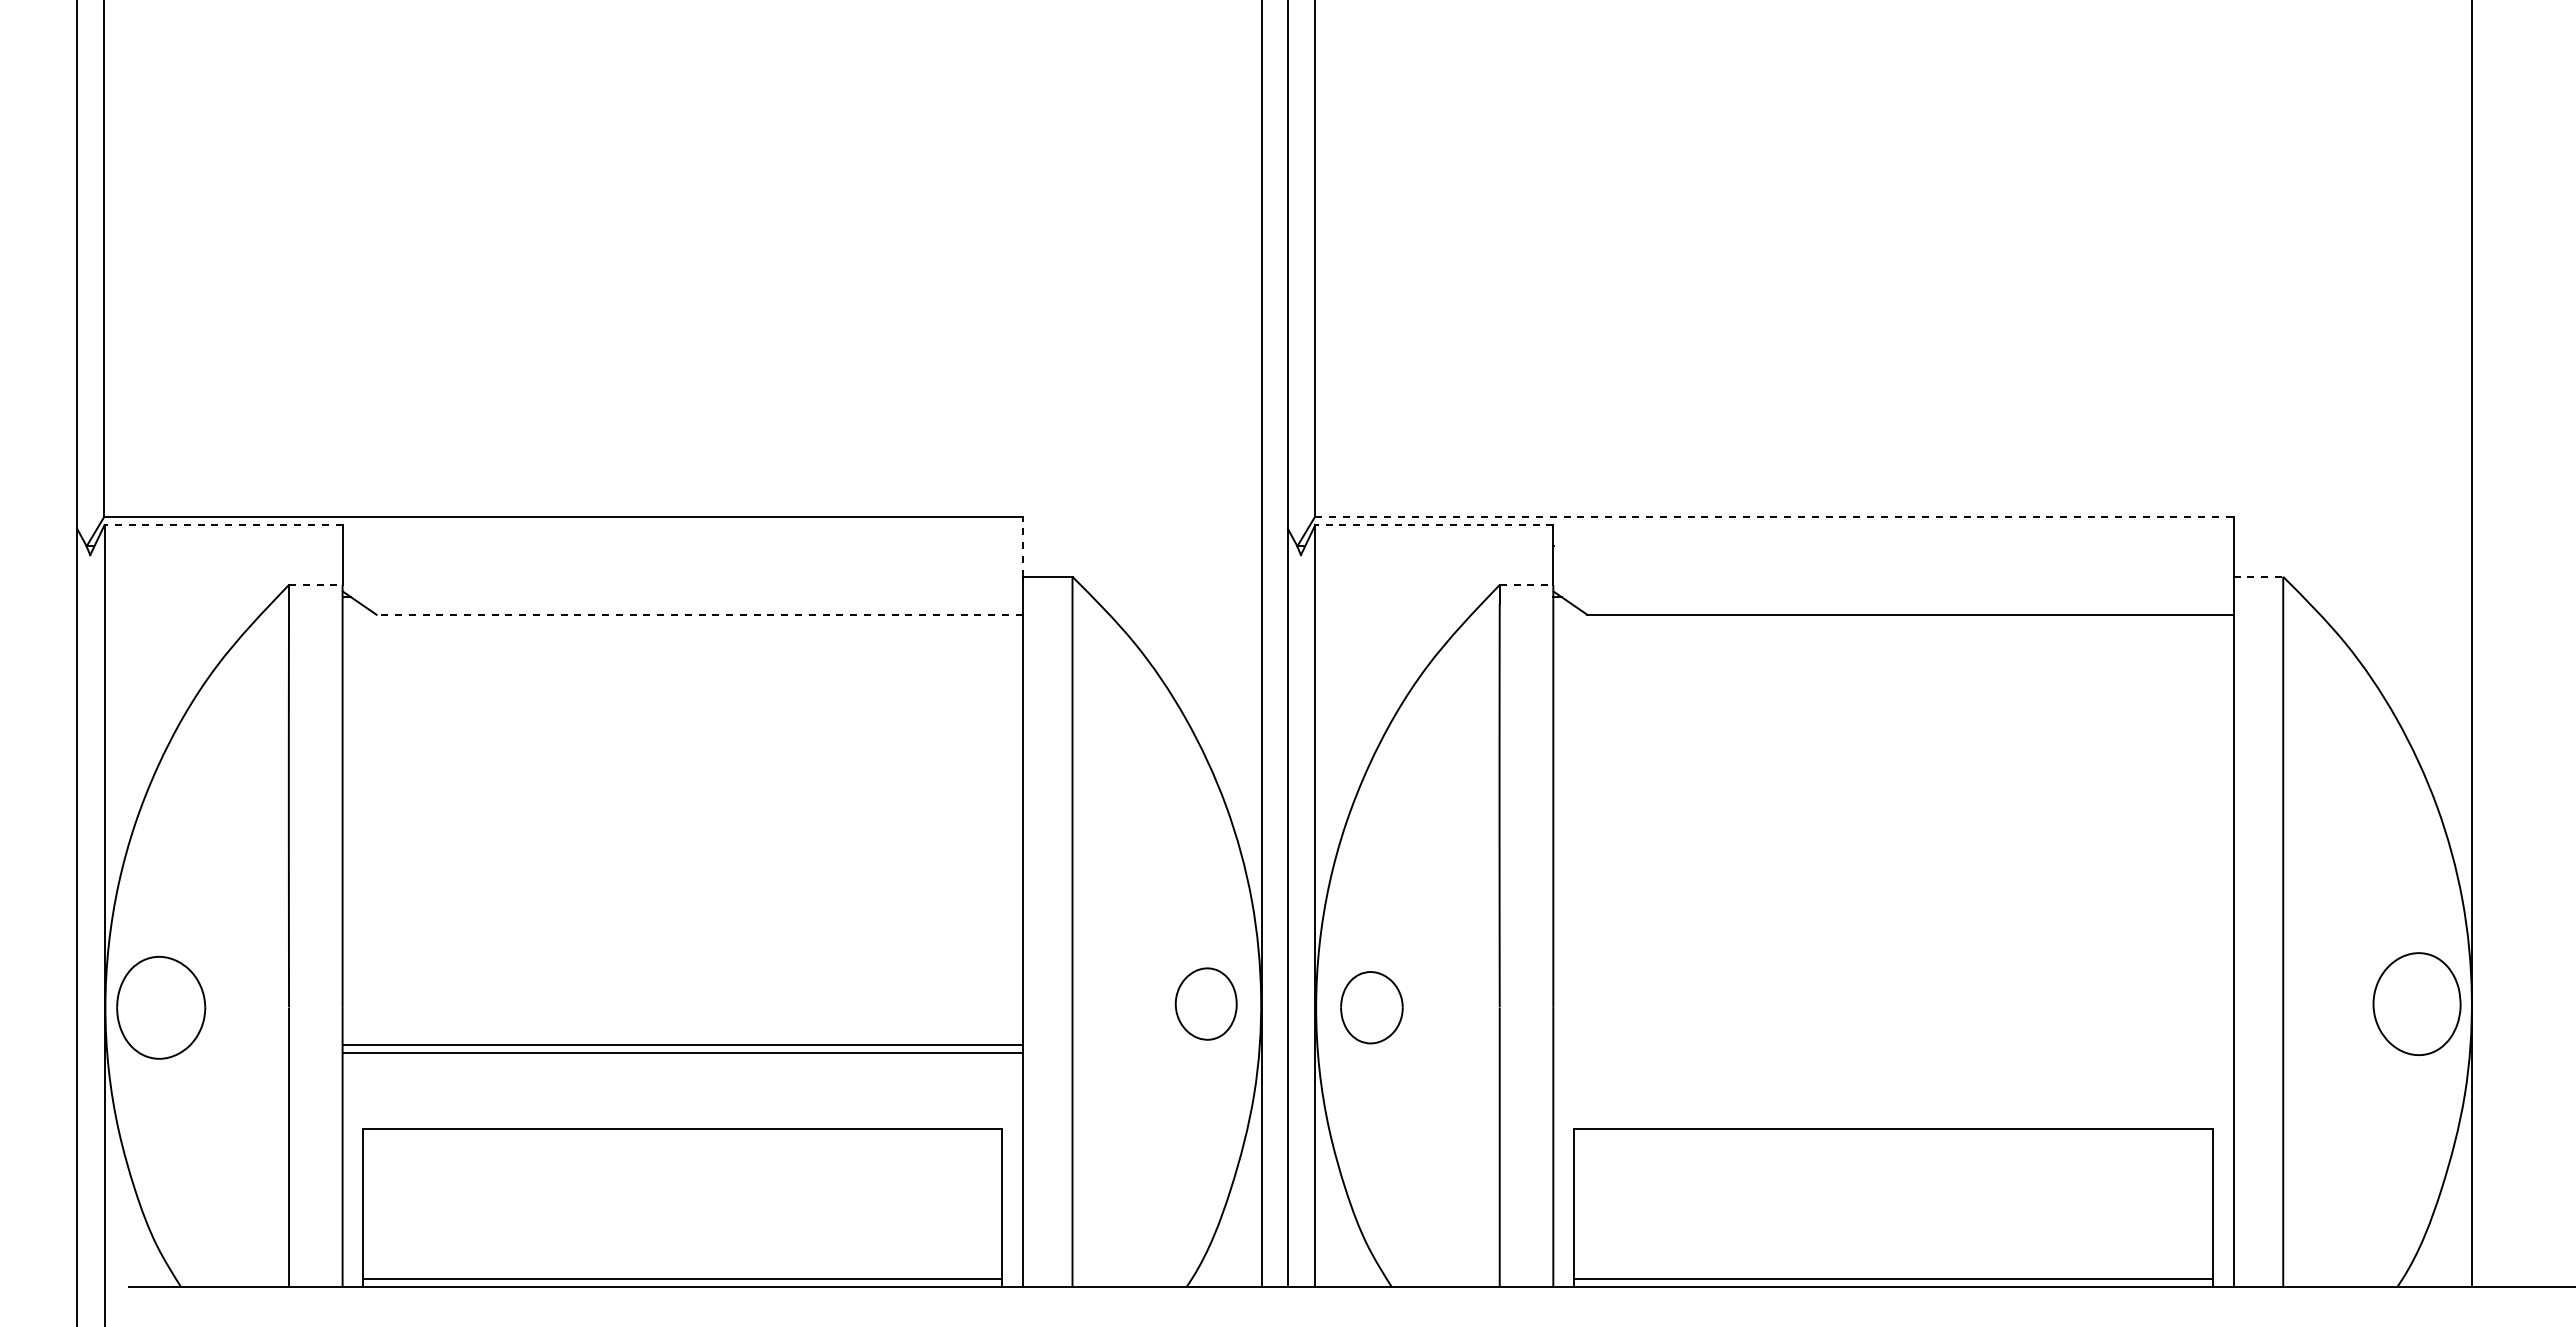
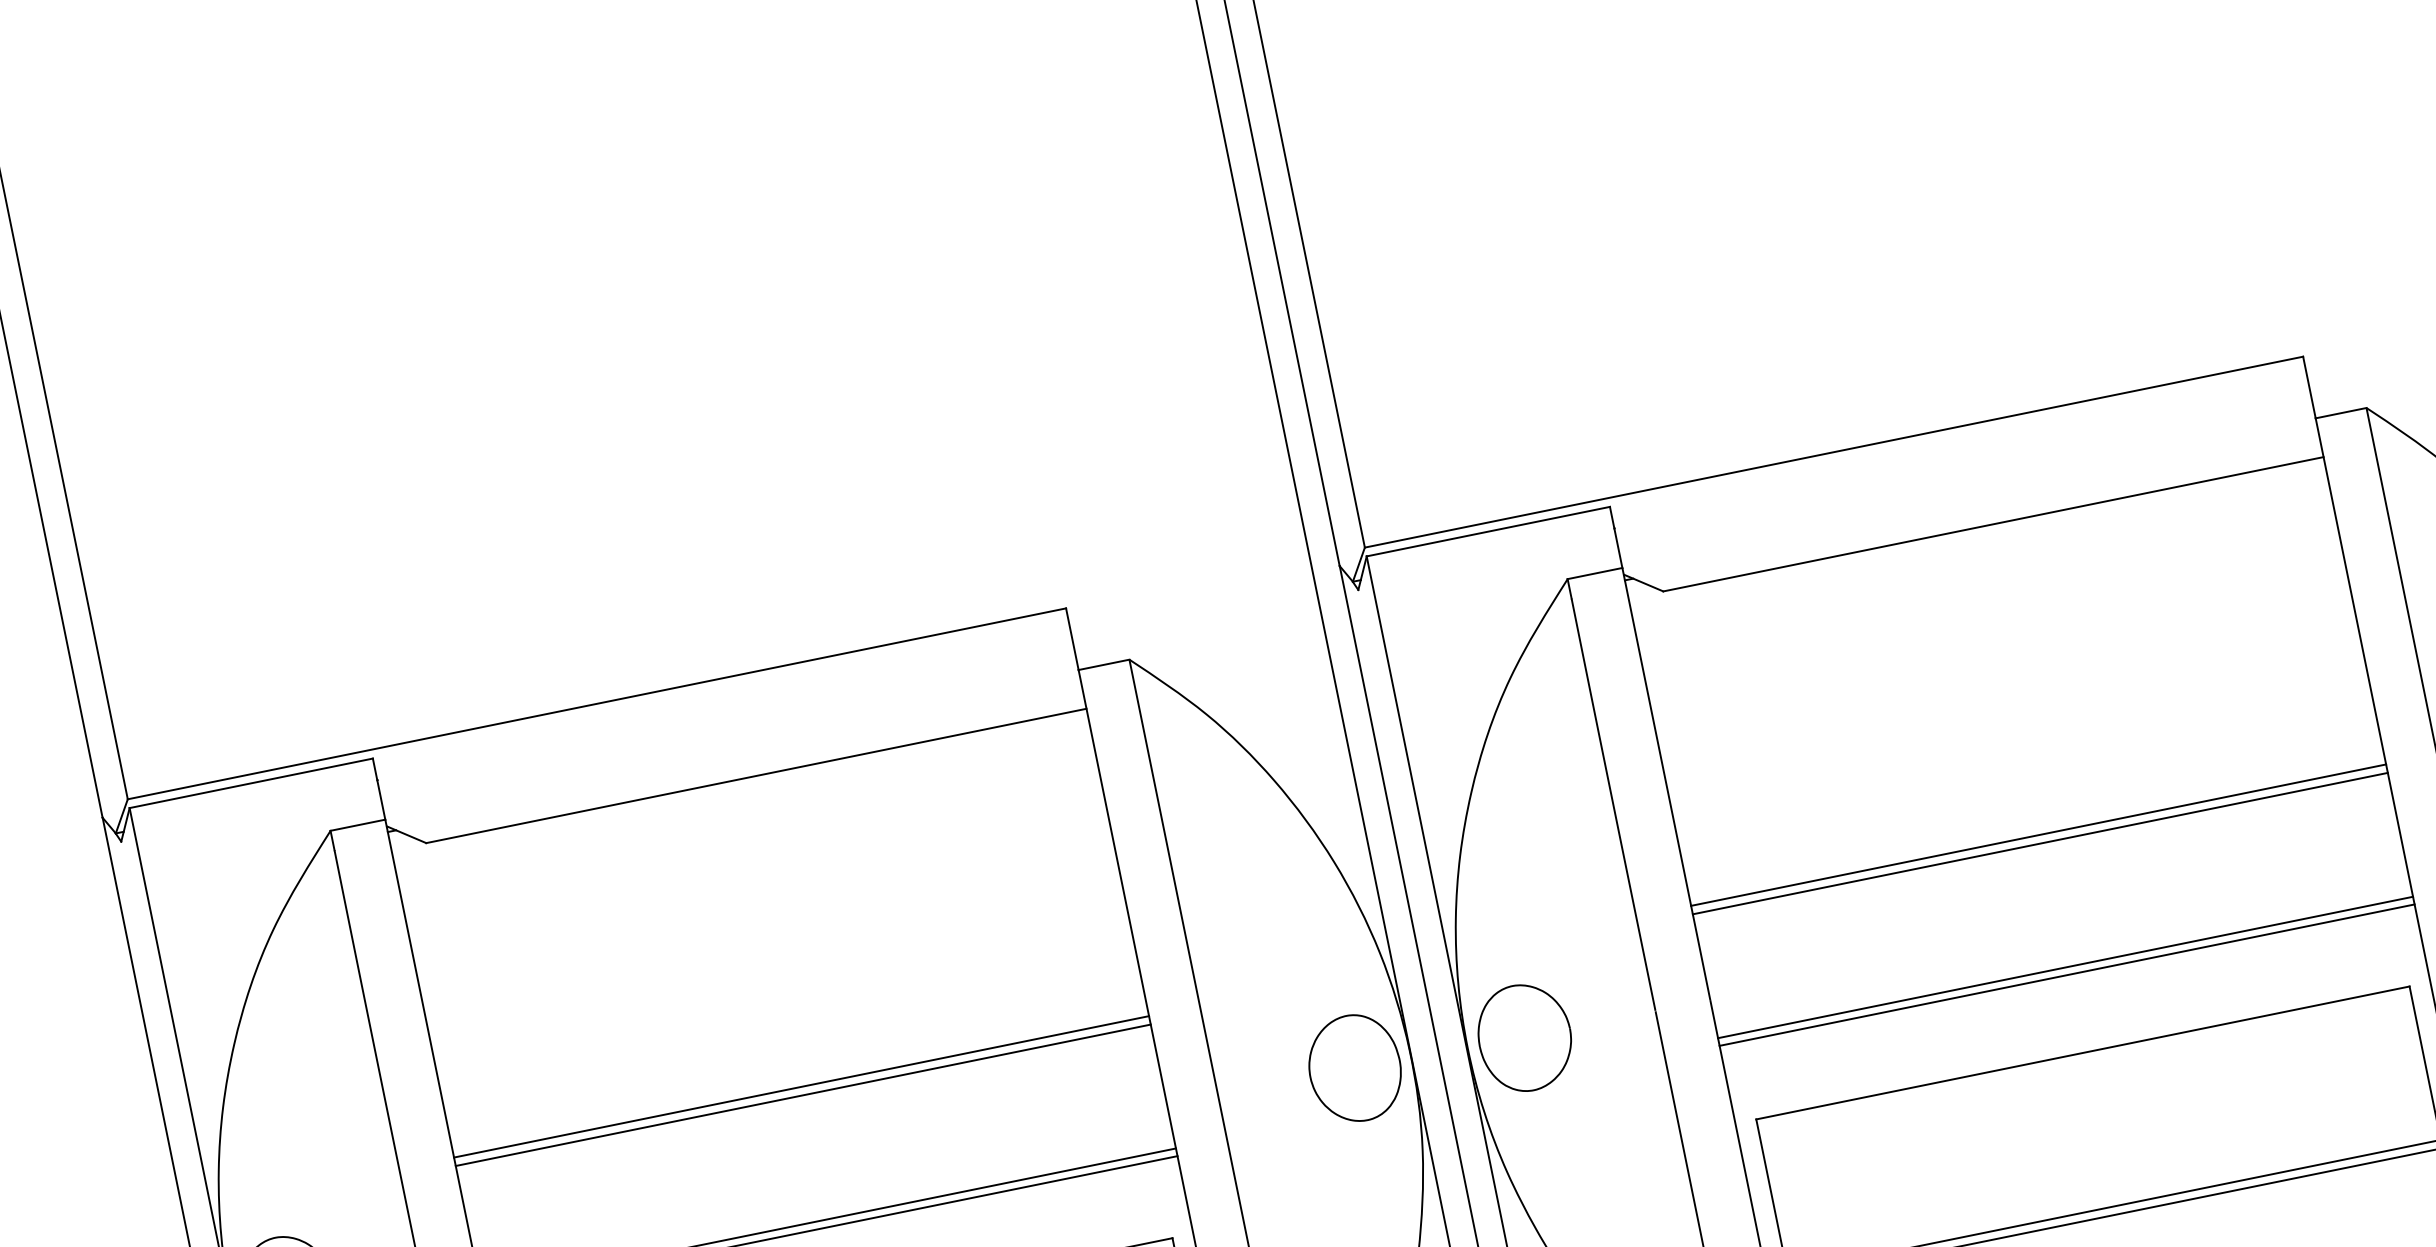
line: (1774, 516) -> (1834, 452), dashed -> solid
line: (223, 525) -> (251, 783), dashed -> solid
line: (1433, 525) -> (1487, 532), dashed -> solid
line: (1022, 546) -> (1072, 639), dashed -> solid
line: (2258, 576) -> (2341, 412), dashed -> solid
line: (315, 584) -> (357, 824), dashed -> solid
line: (1526, 584) -> (1594, 573), dashed -> solid
line: (699, 614) -> (756, 775), dashed -> solid
line: (682, 915) -> (801, 1086), added
line: (1893, 915) -> (2038, 835), added
line: (682, 923) -> (803, 1094), added
line: (1893, 923) -> (2040, 843), added
part: (1205, 1003) -> (1354, 1067), size x1.43
part: (1371, 1007) -> (1524, 1037), size x1.43
line: (1893, 1045) -> (2065, 967), added
line: (1893, 1052) -> (2067, 975), added

